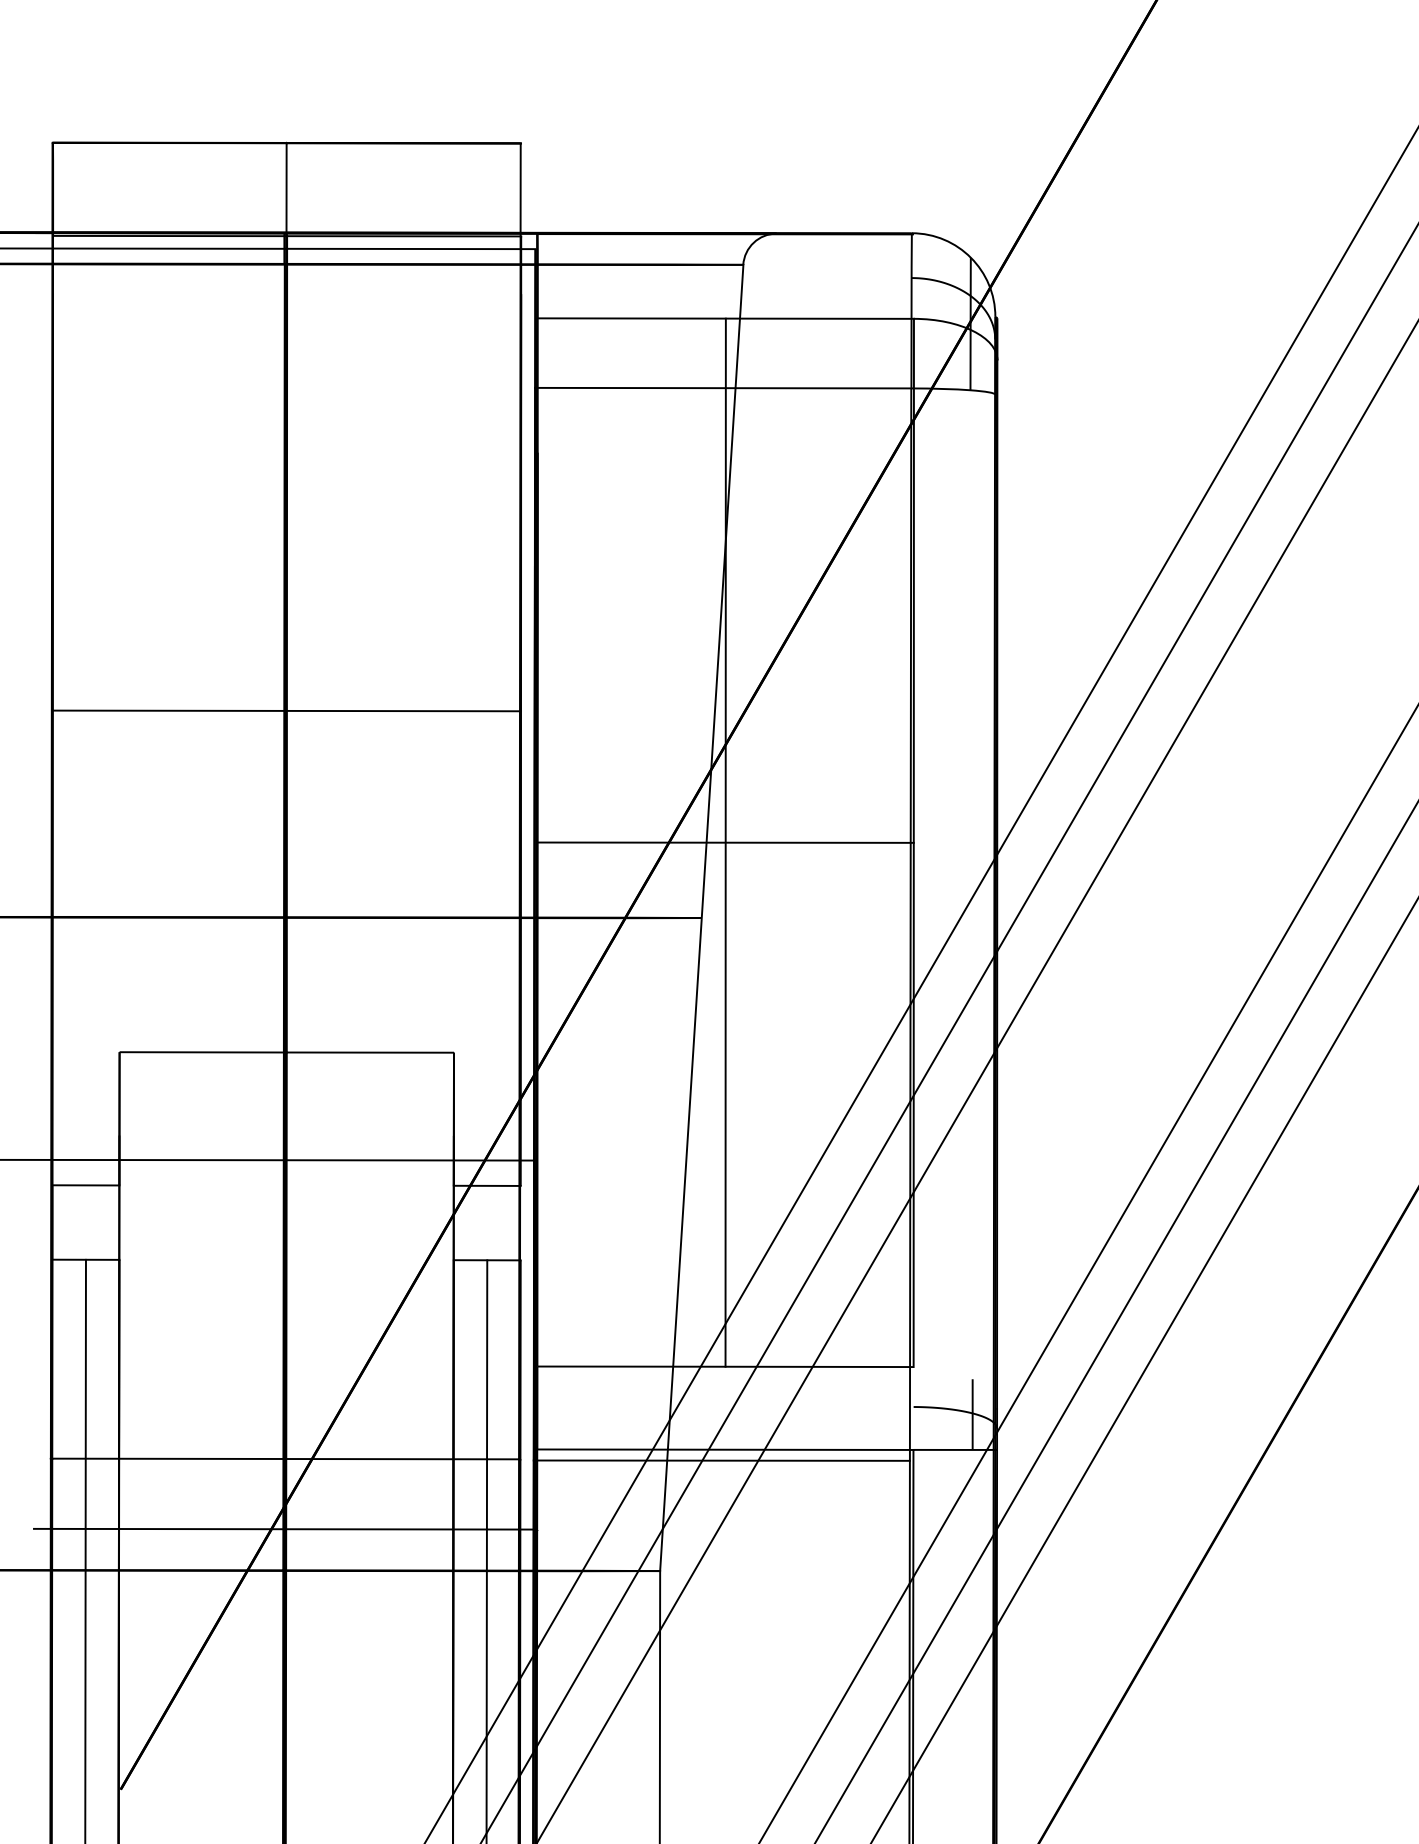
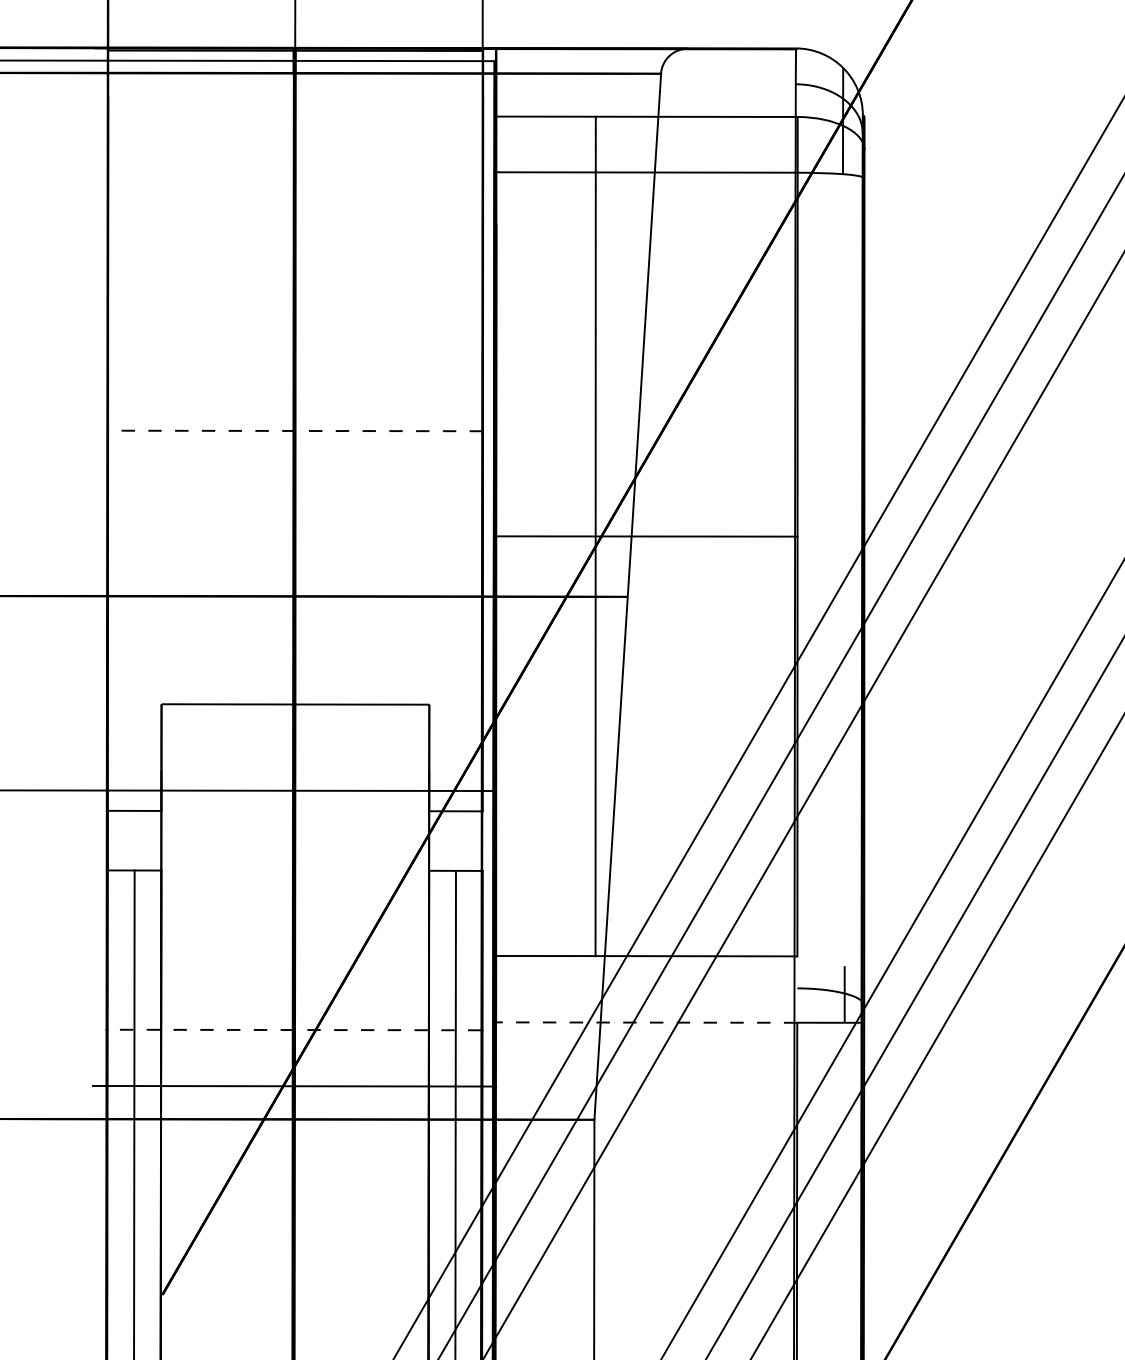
line: (286, 710) -> (295, 430), solid -> dashed
line: (725, 842) -> (595, 536), moved
line: (724, 1449) -> (645, 1022), solid -> dashed
line: (284, 1459) -> (293, 1030), solid -> dashed
line: (721, 1460) -> (643, 1031), removed

